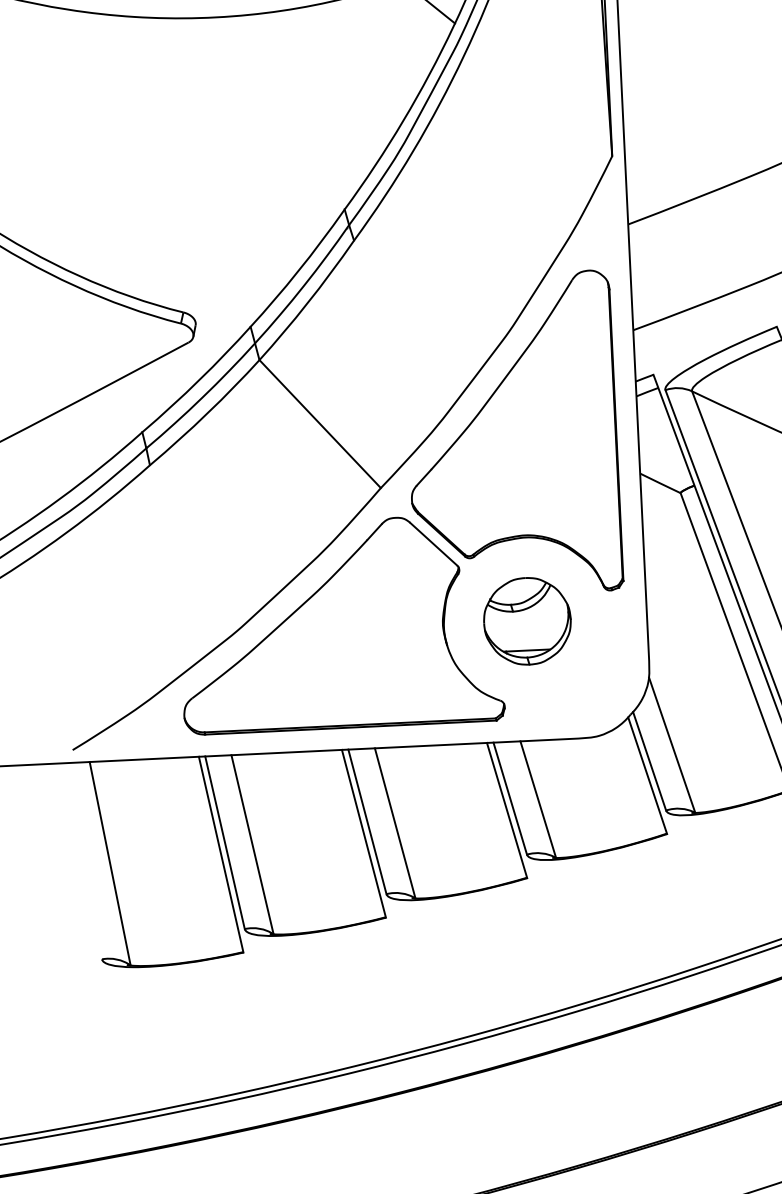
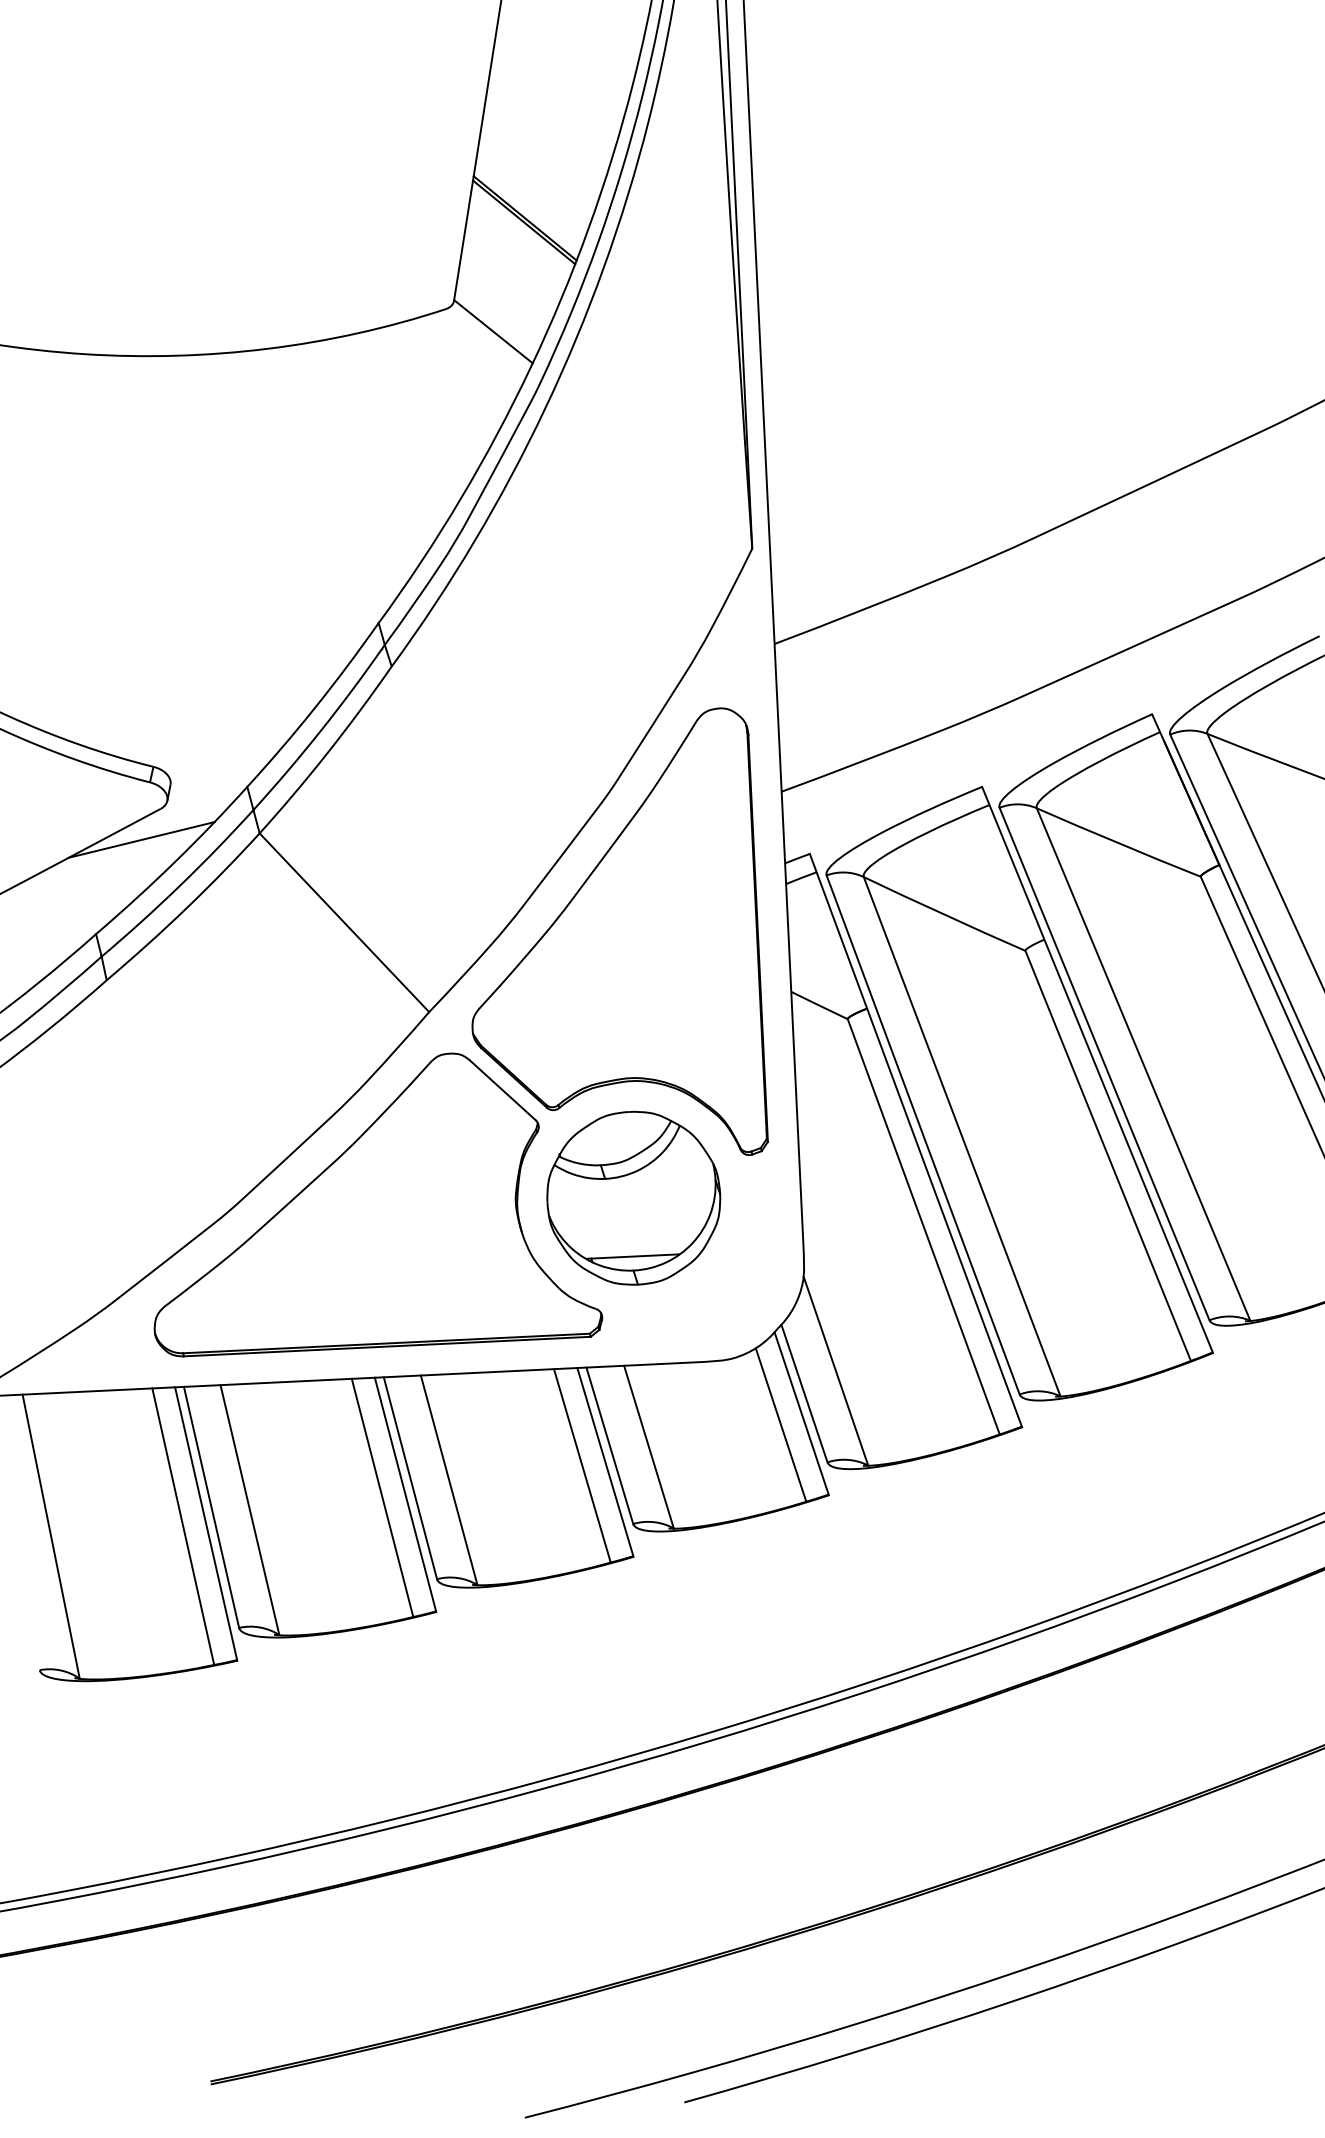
line: (174, 364) -> (141, 839), added
part: (527, 620) -> (633, 1197), size x1.43
line: (632, 783) -> (780, 1424), added
line: (489, 812) -> (581, 1465), added
line: (347, 835) -> (382, 1497), added
line: (204, 856) -> (183, 1526), added

